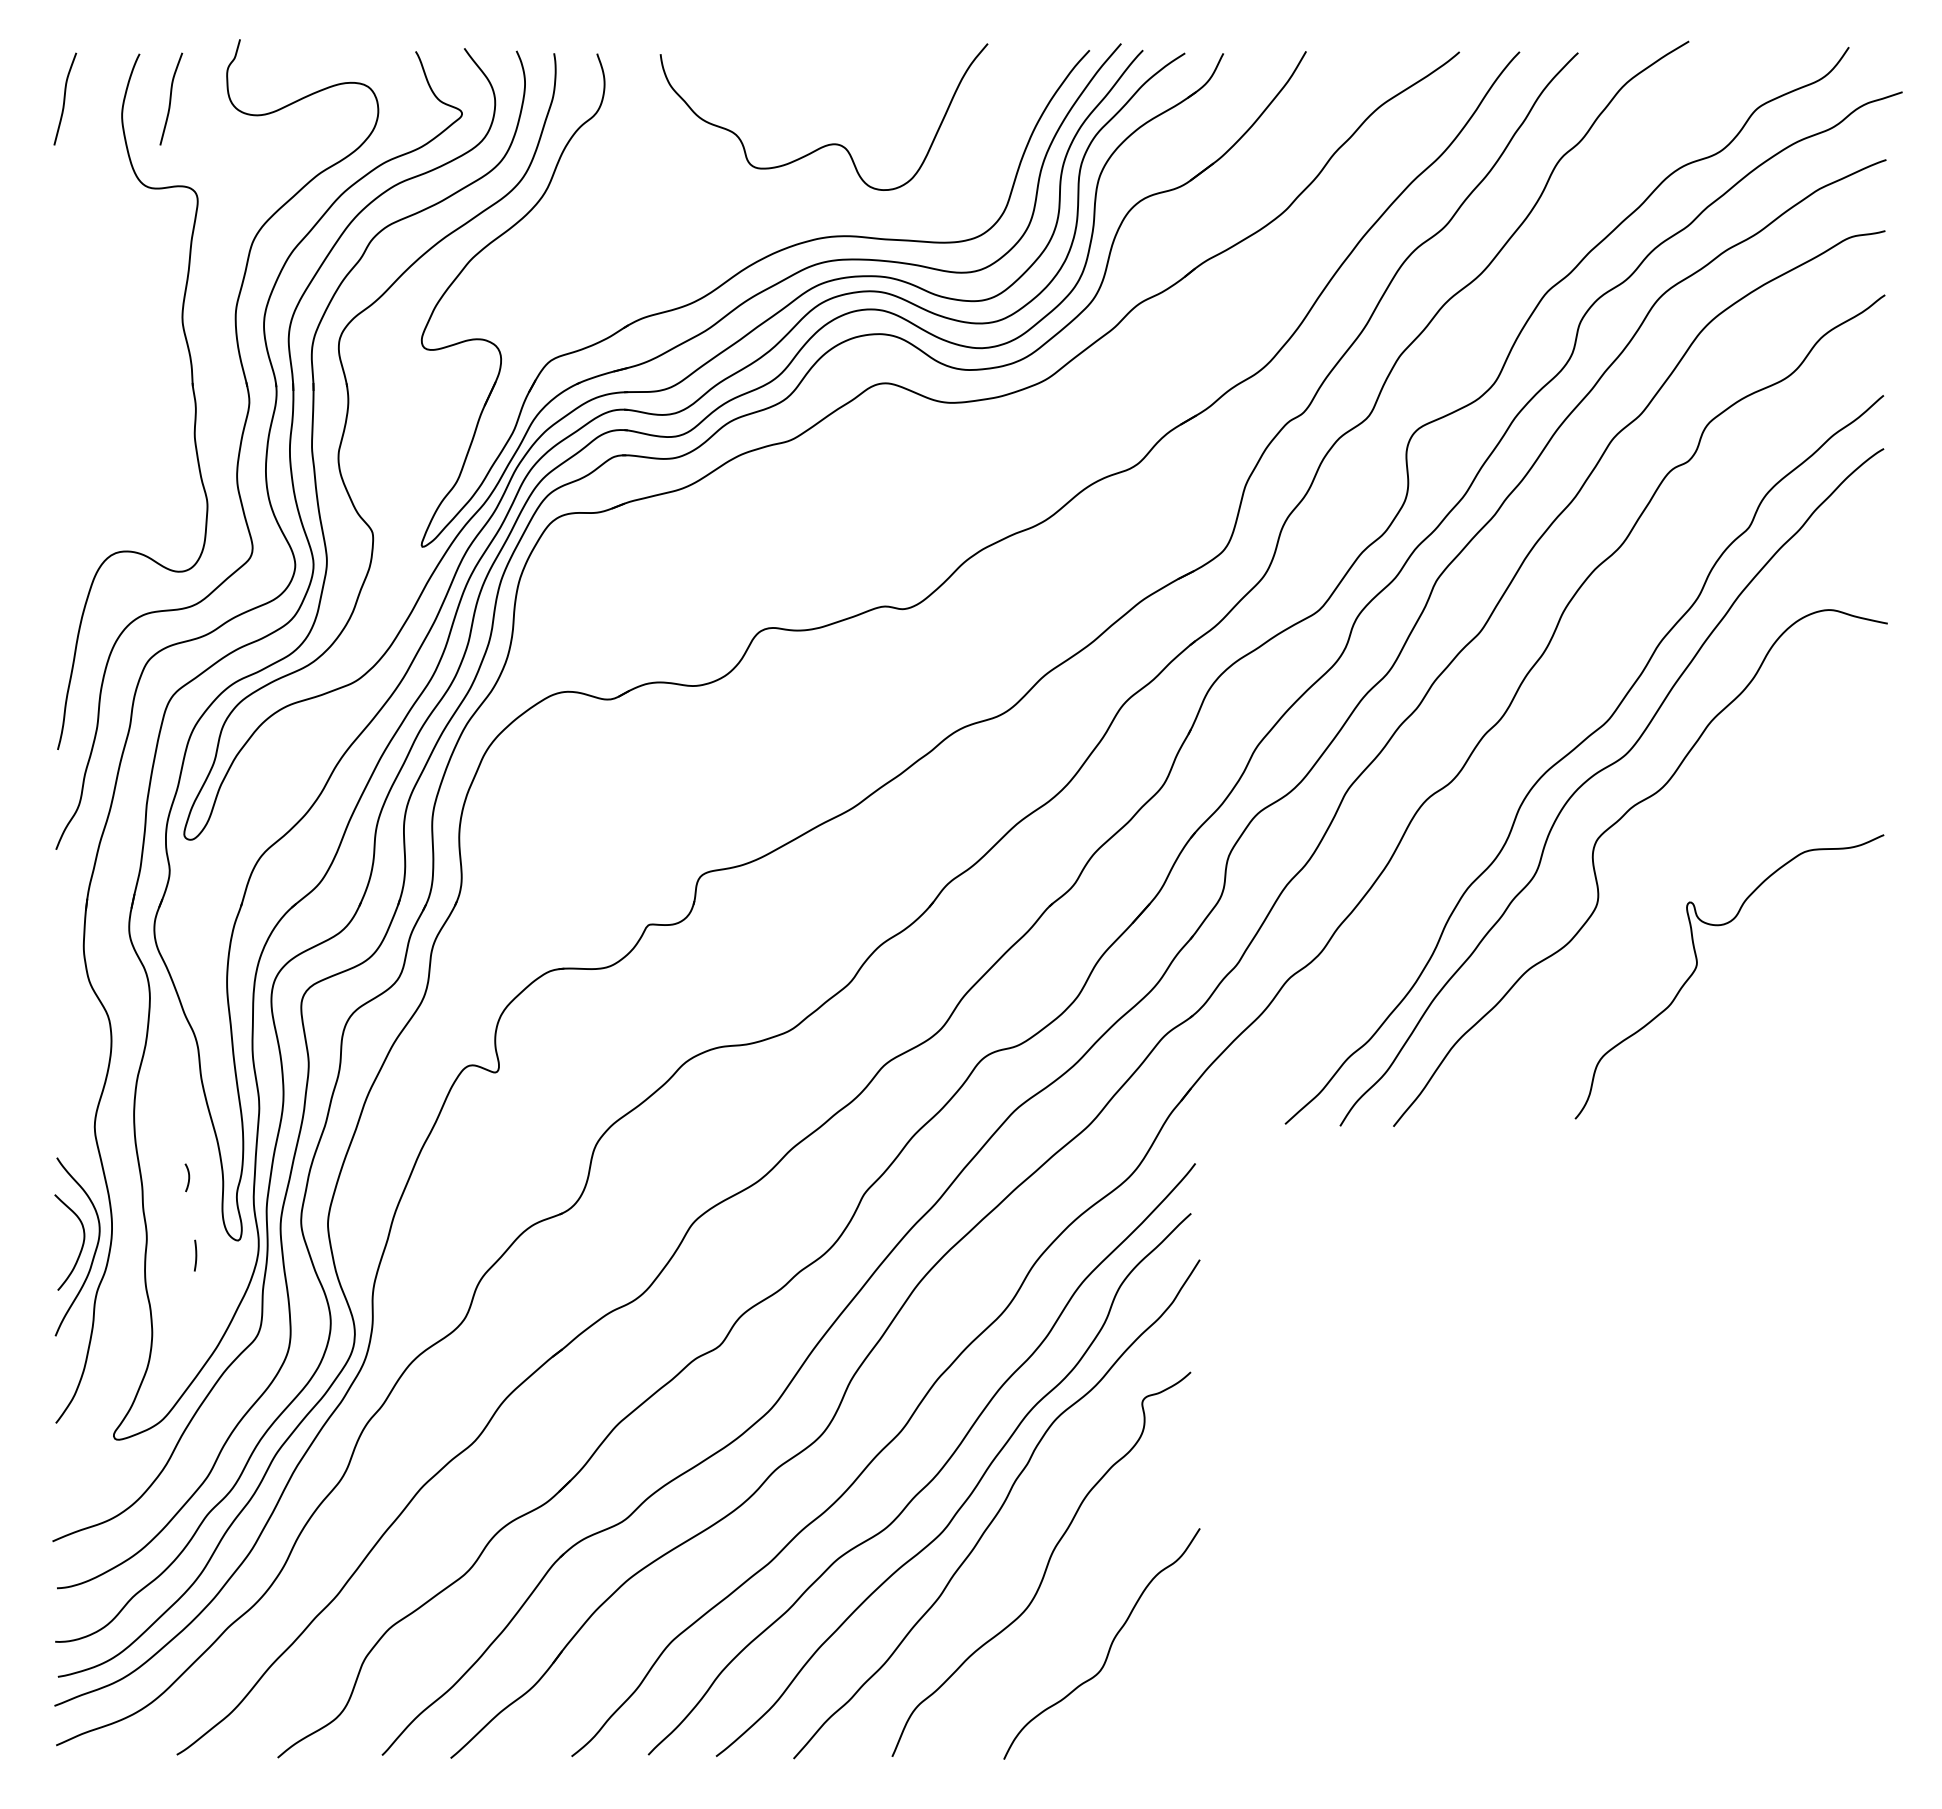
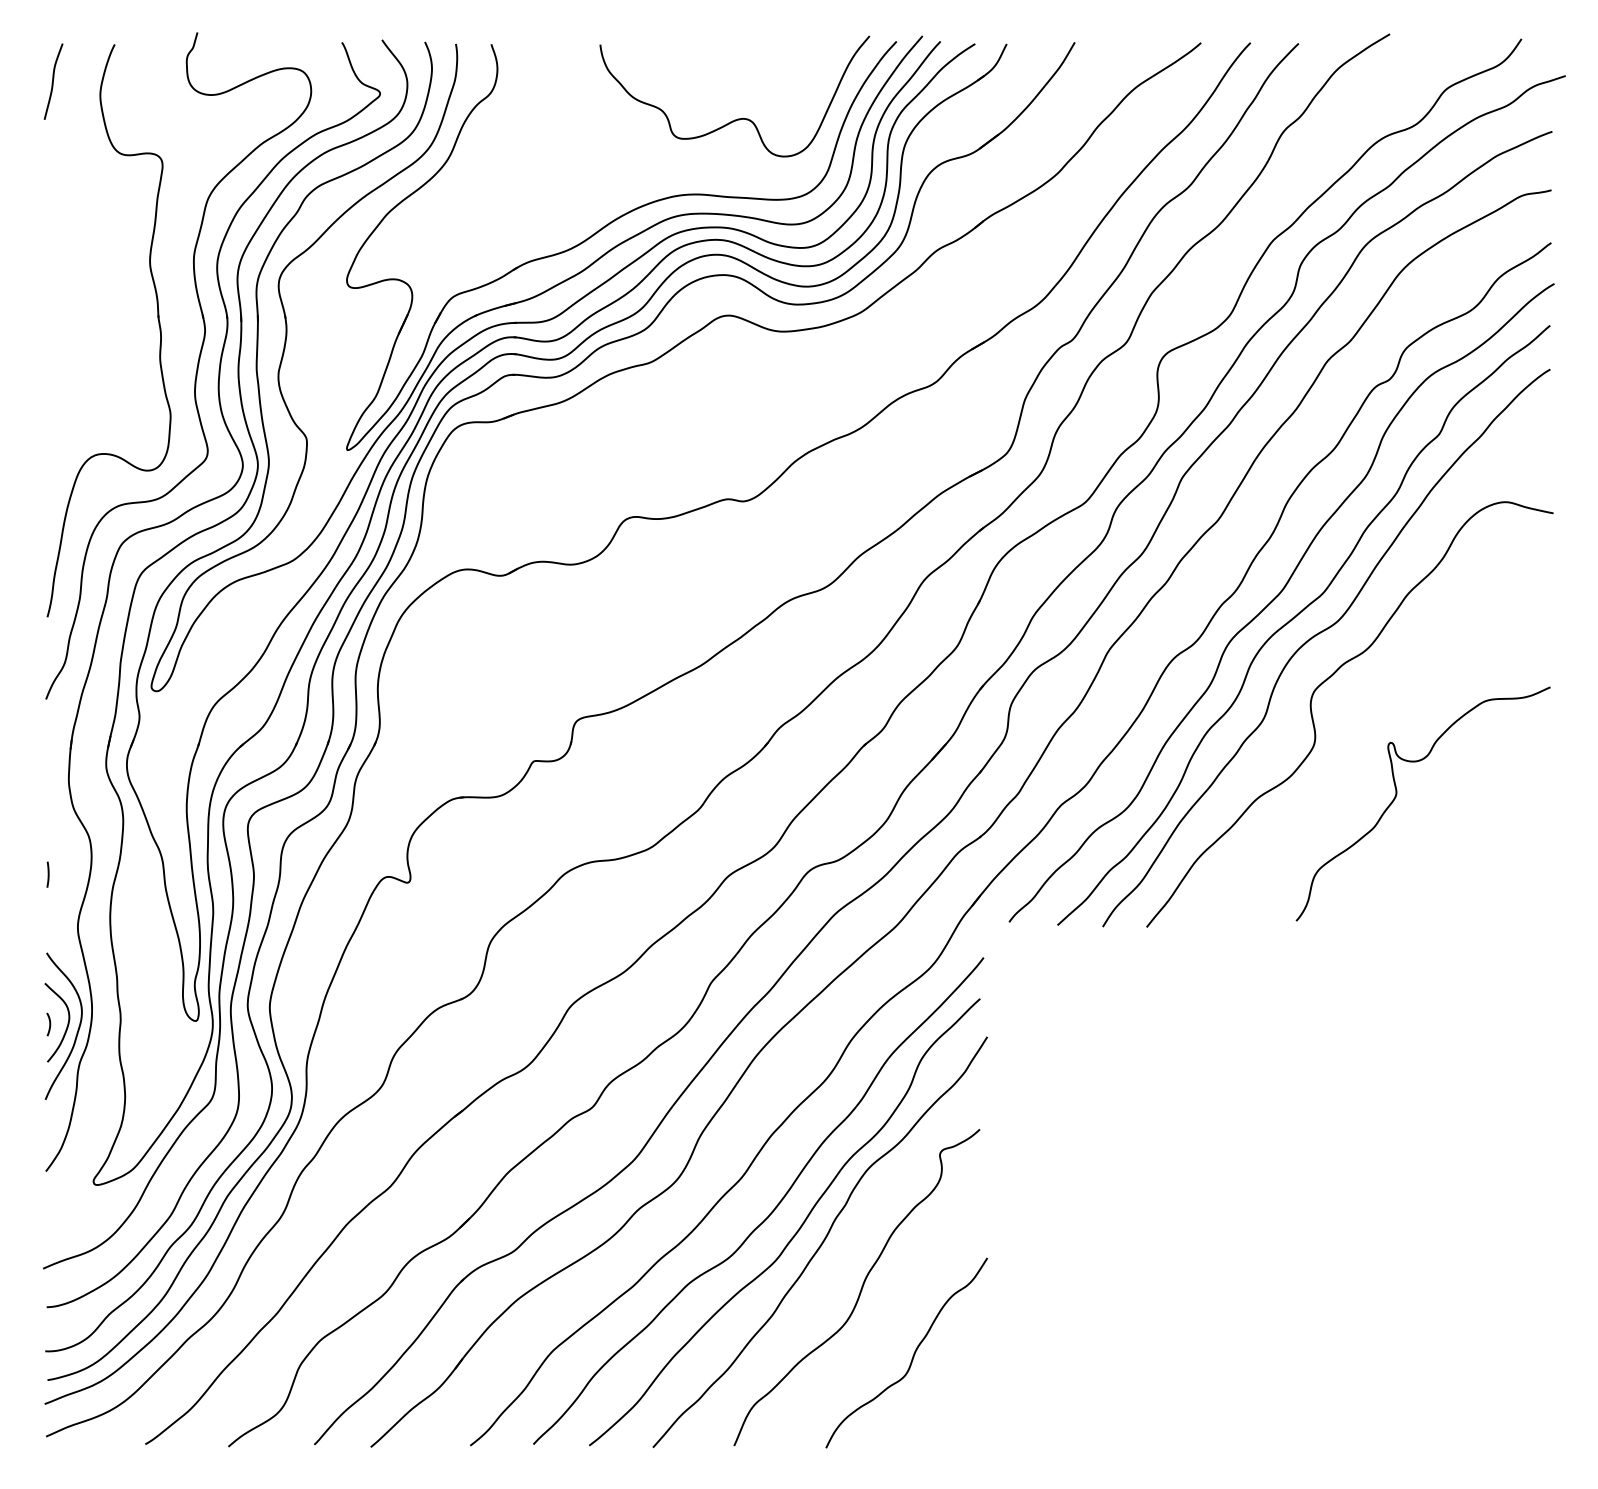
curve: (171, 98) -> (141, 81), removed
curve: (830, 143) -> (740, 118), moved
curve: (1551, 726) -> (1276, 598), added
curve: (188, 1177) -> (49, 1024), moved
line: (195, 1255) -> (48, 874), moved

